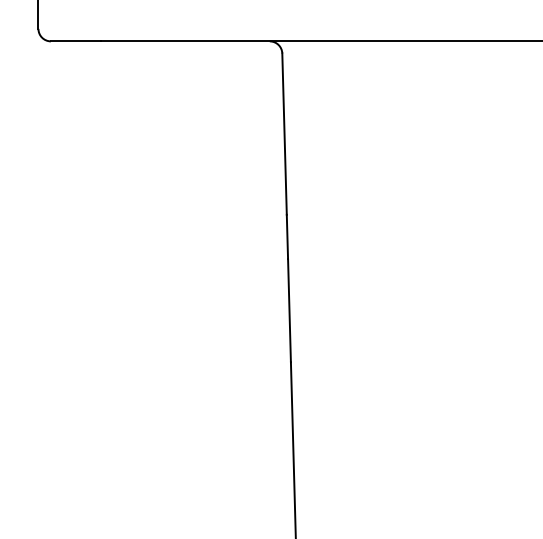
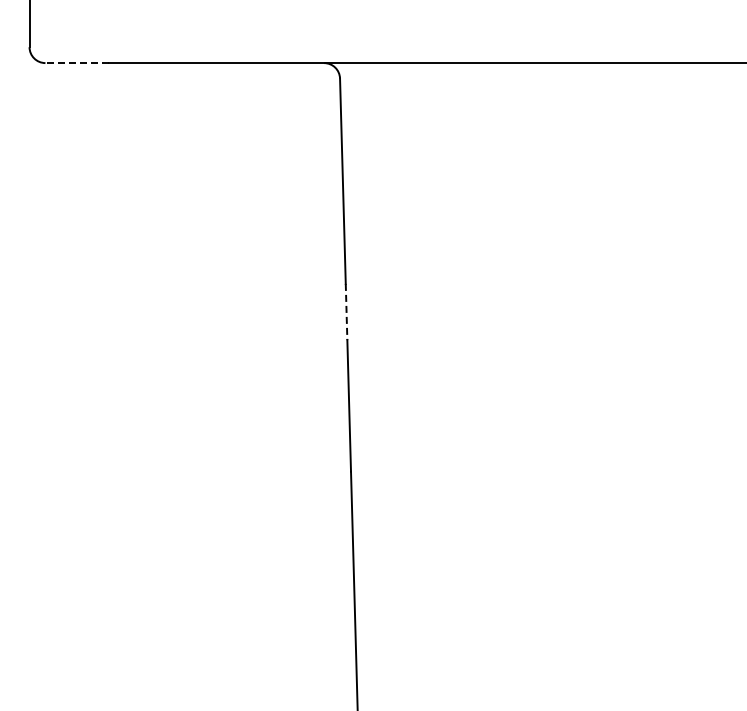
line: (76, 41) -> (77, 63), solid -> dashed
line: (287, 237) -> (346, 312), solid -> dashed

